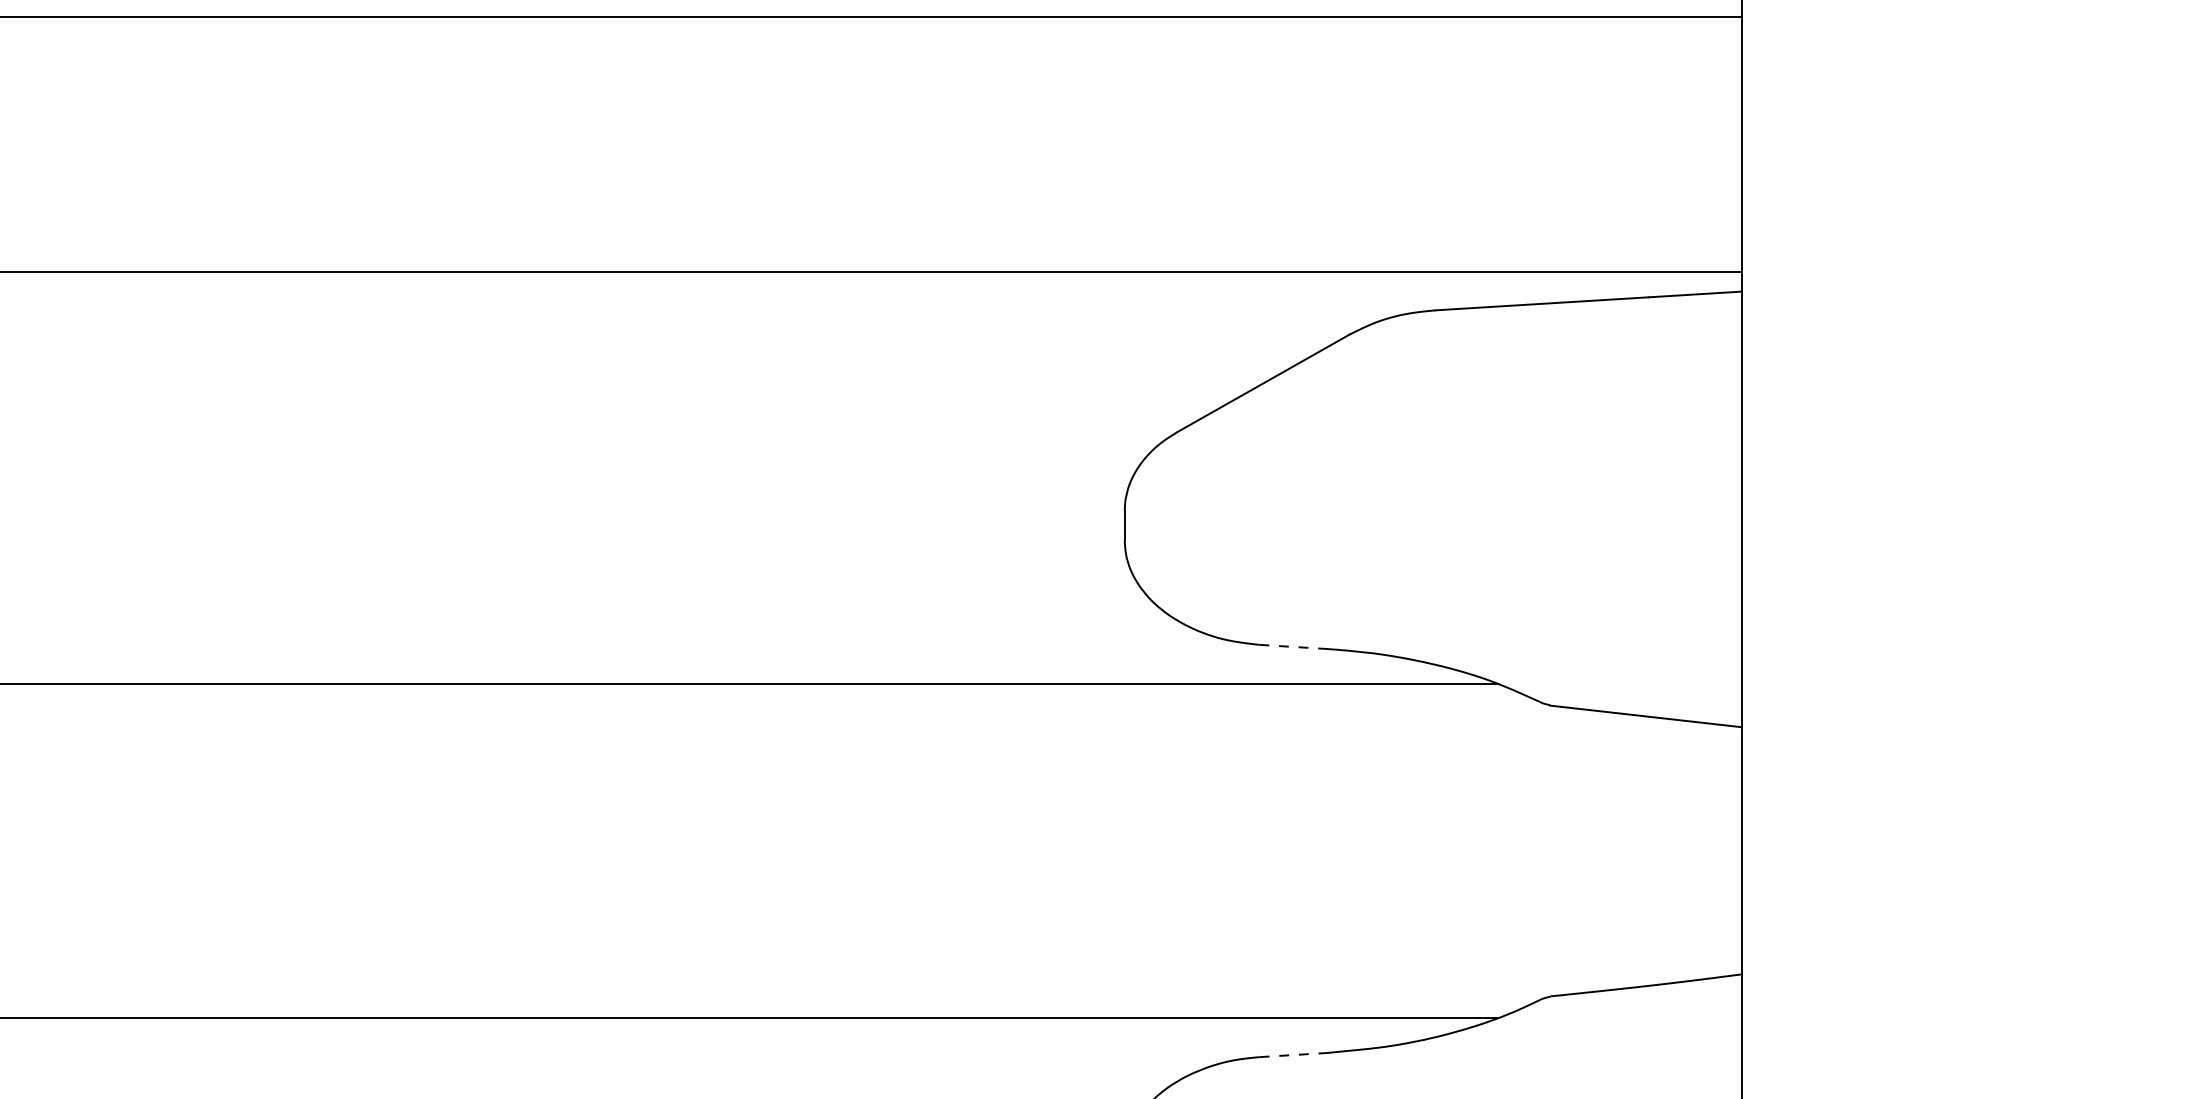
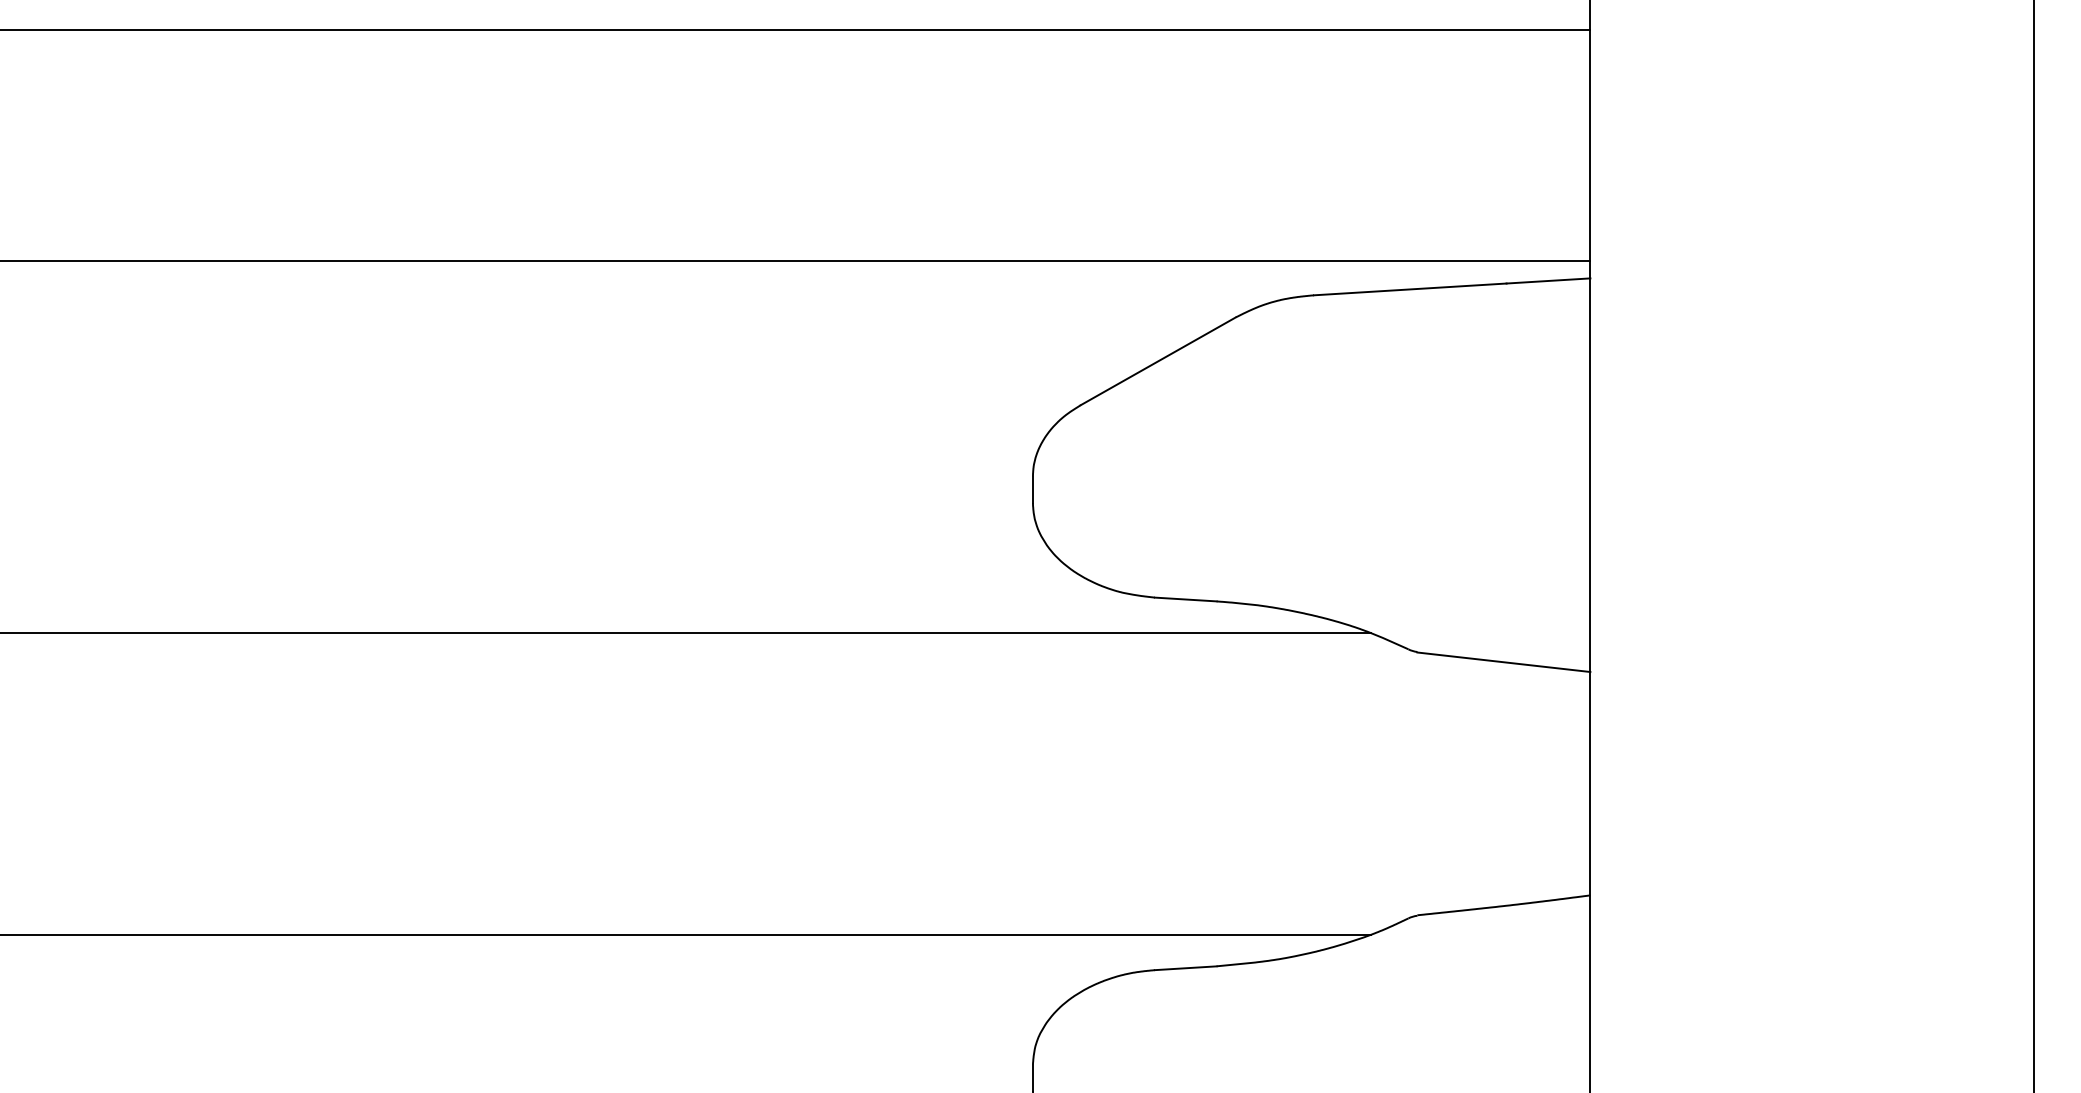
line: (1293, 646) -> (1185, 599), dashed -> solid
line: (1293, 1055) -> (1185, 968), dashed -> solid

